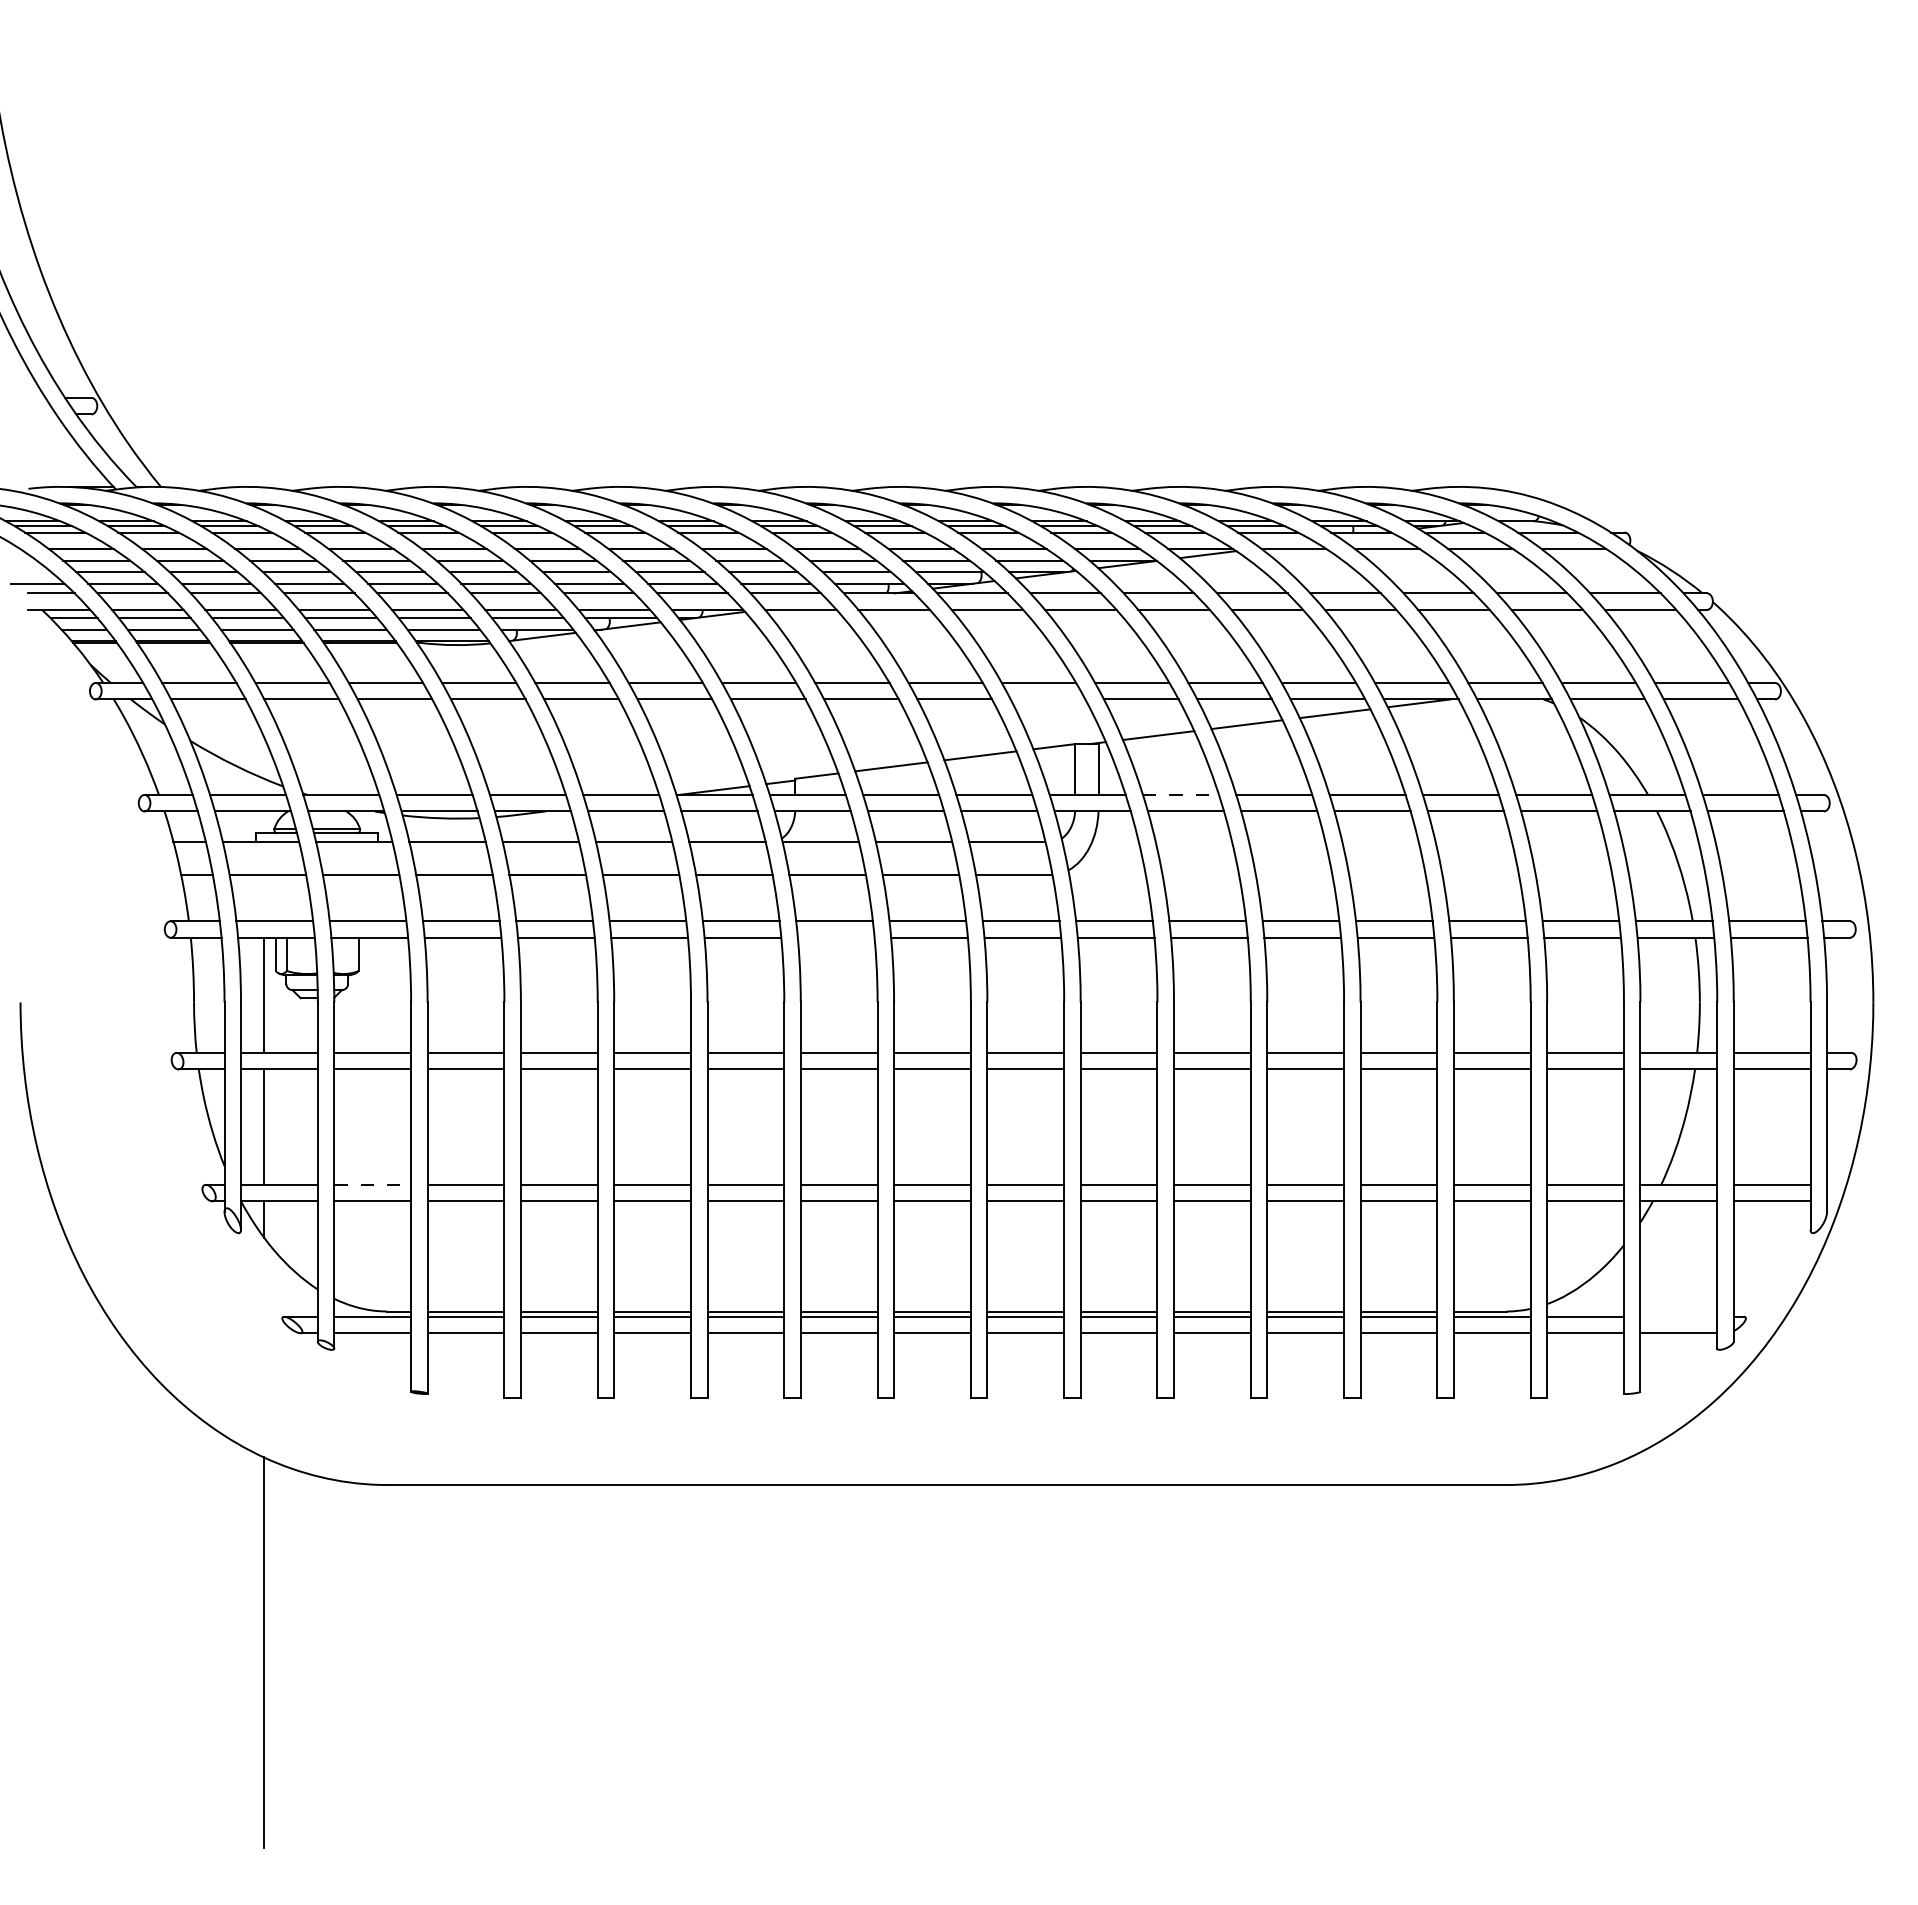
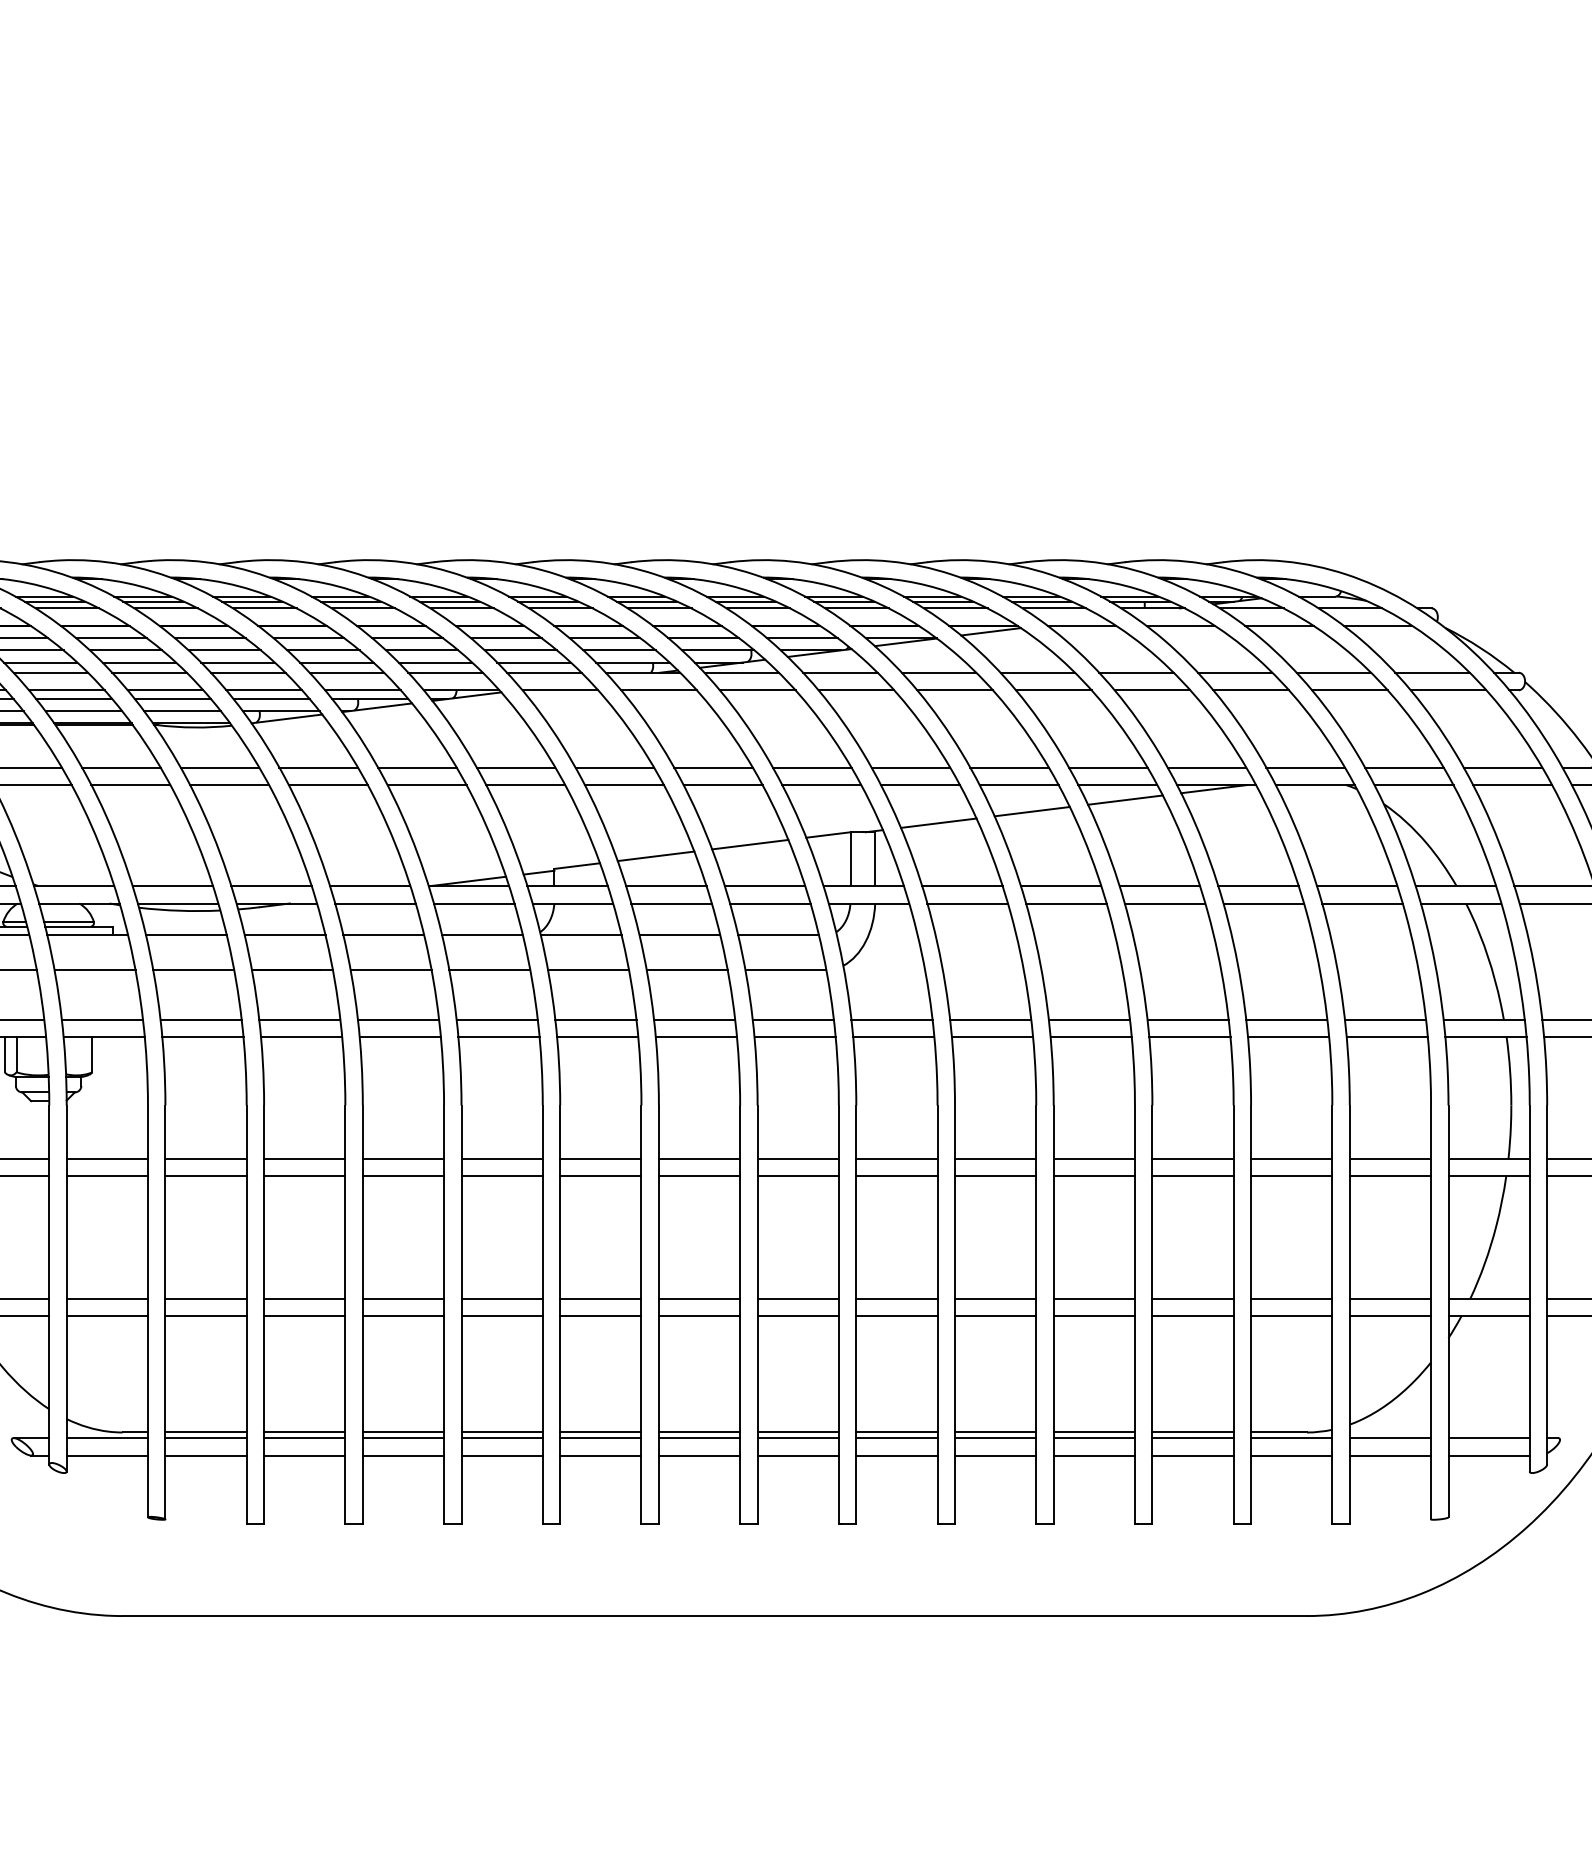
line: (1047, 699) -> (821, 785), added
line: (1181, 794) -> (962, 885), dashed -> solid
line: (835, 937) -> (596, 1036), added
line: (373, 1184) -> (108, 1298), dashed -> solid
line: (1678, 1316) -> (1488, 1437), added

